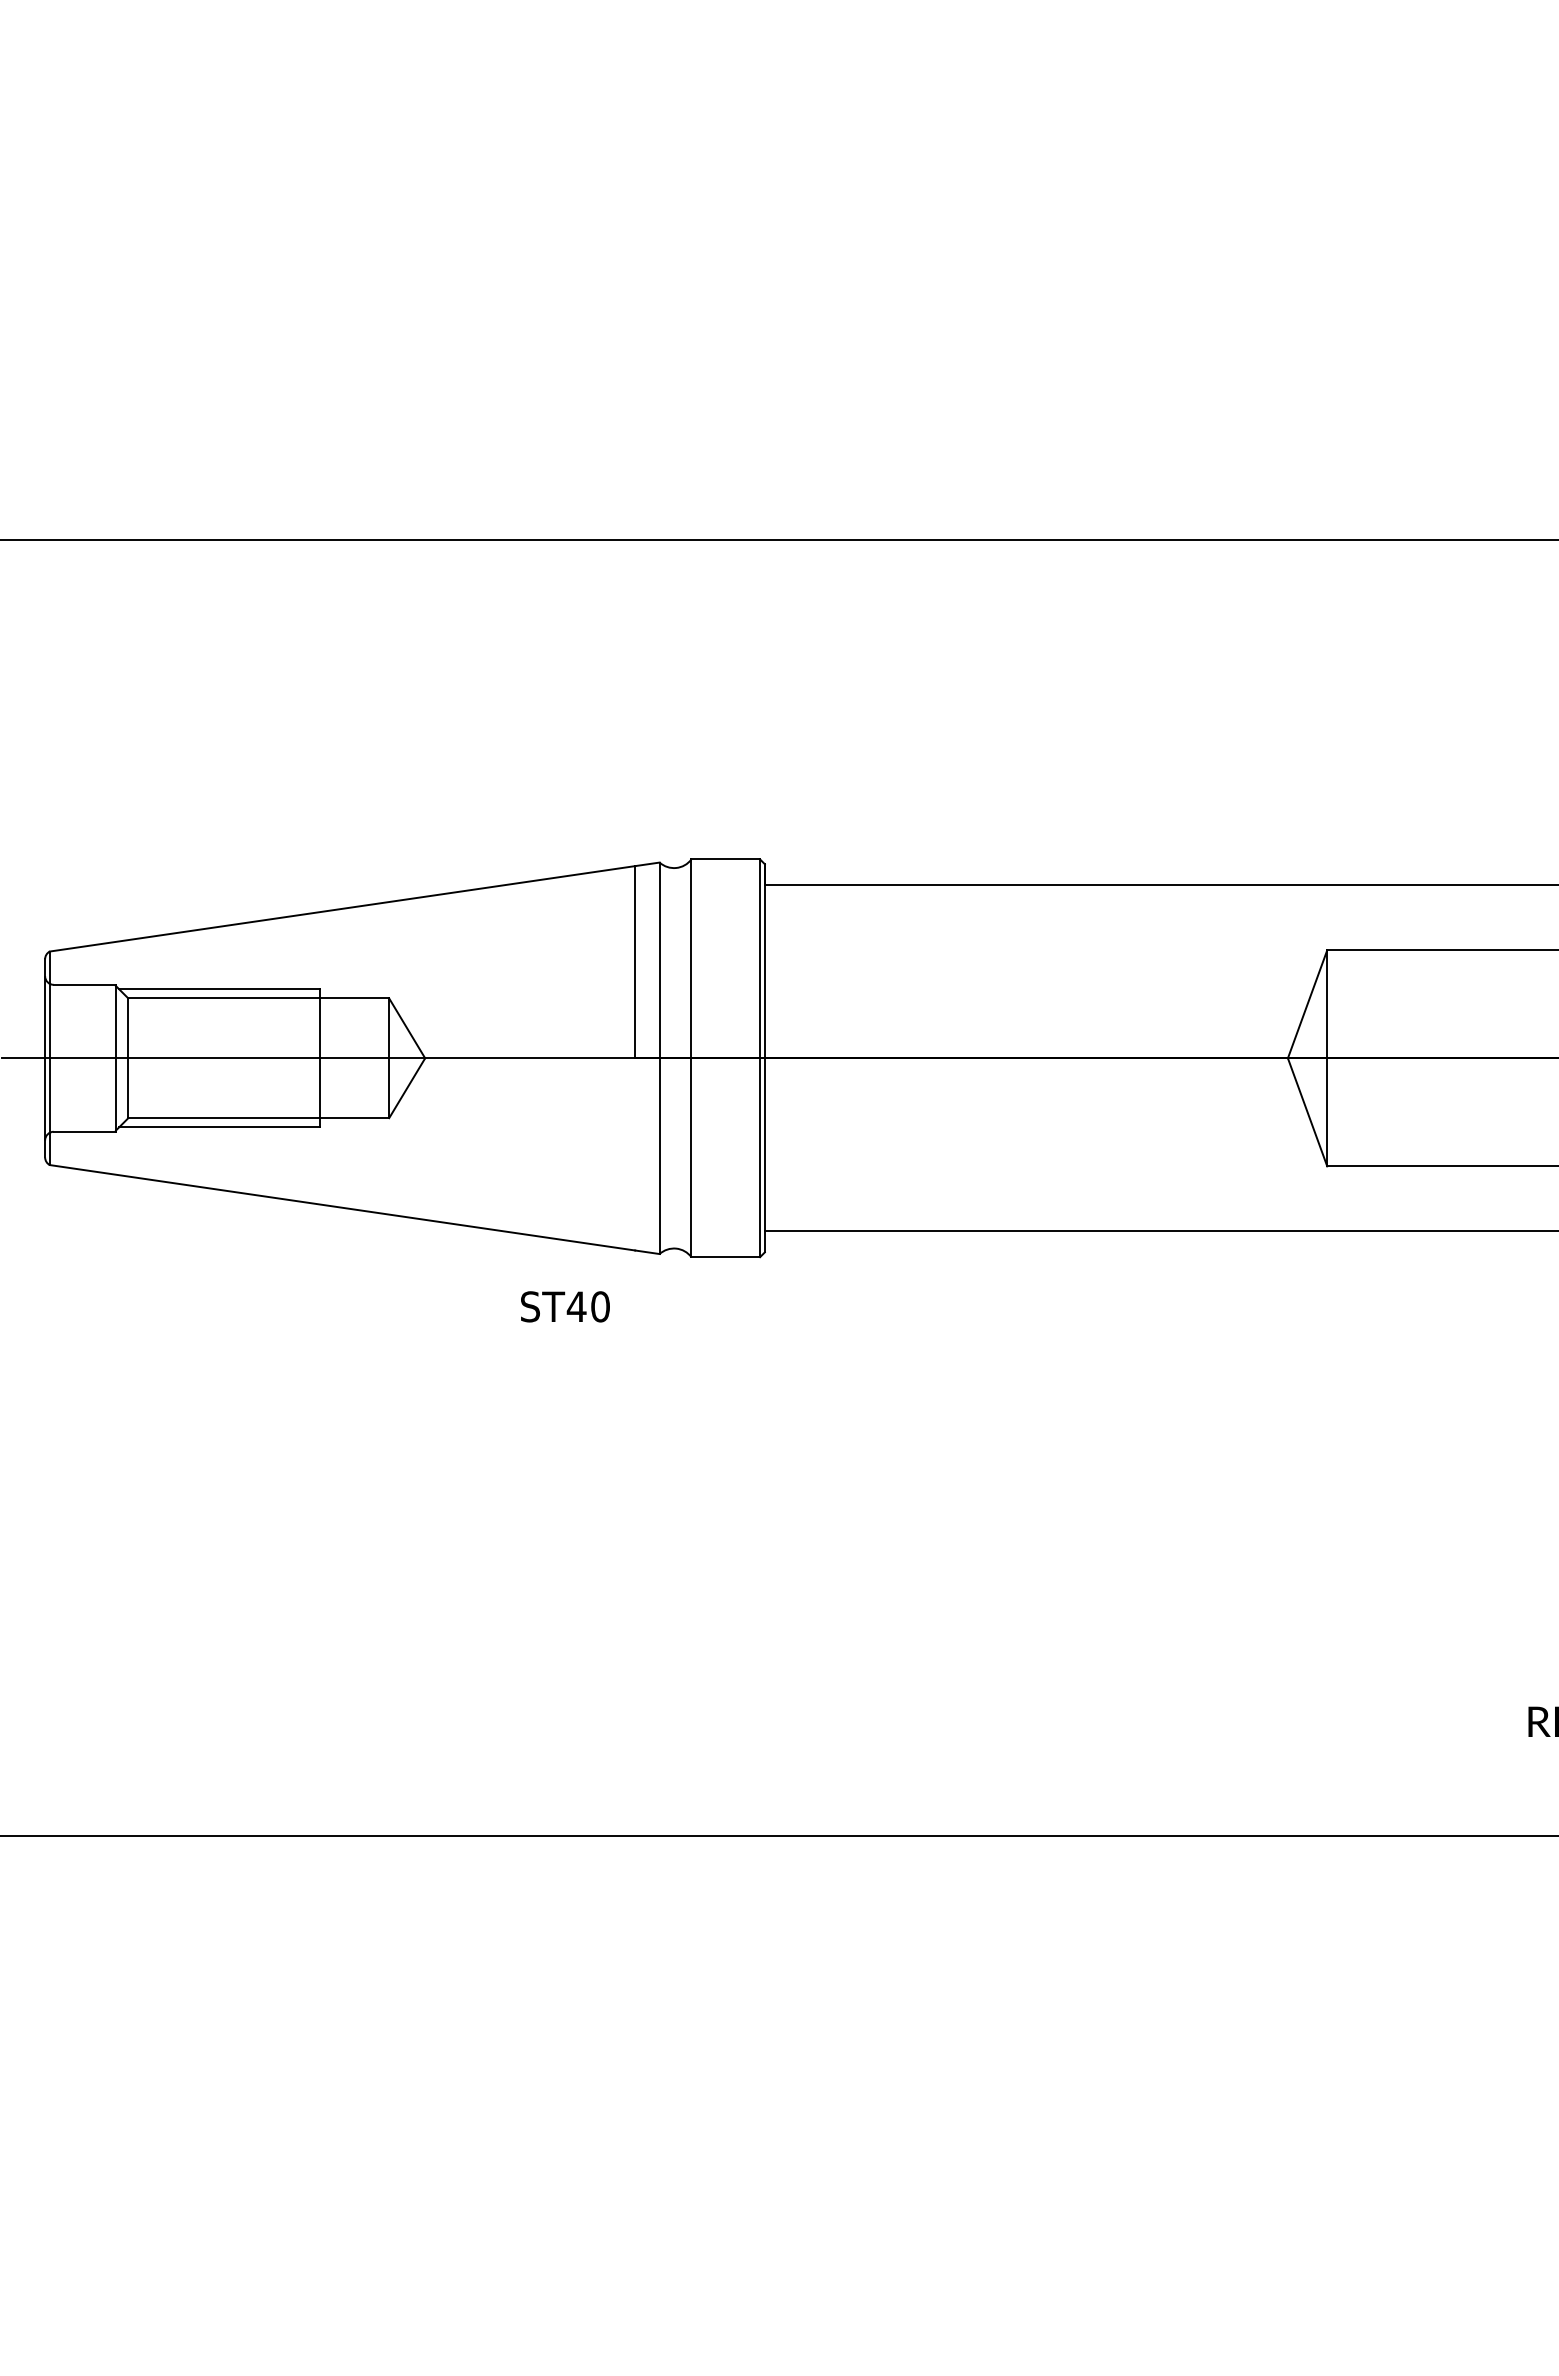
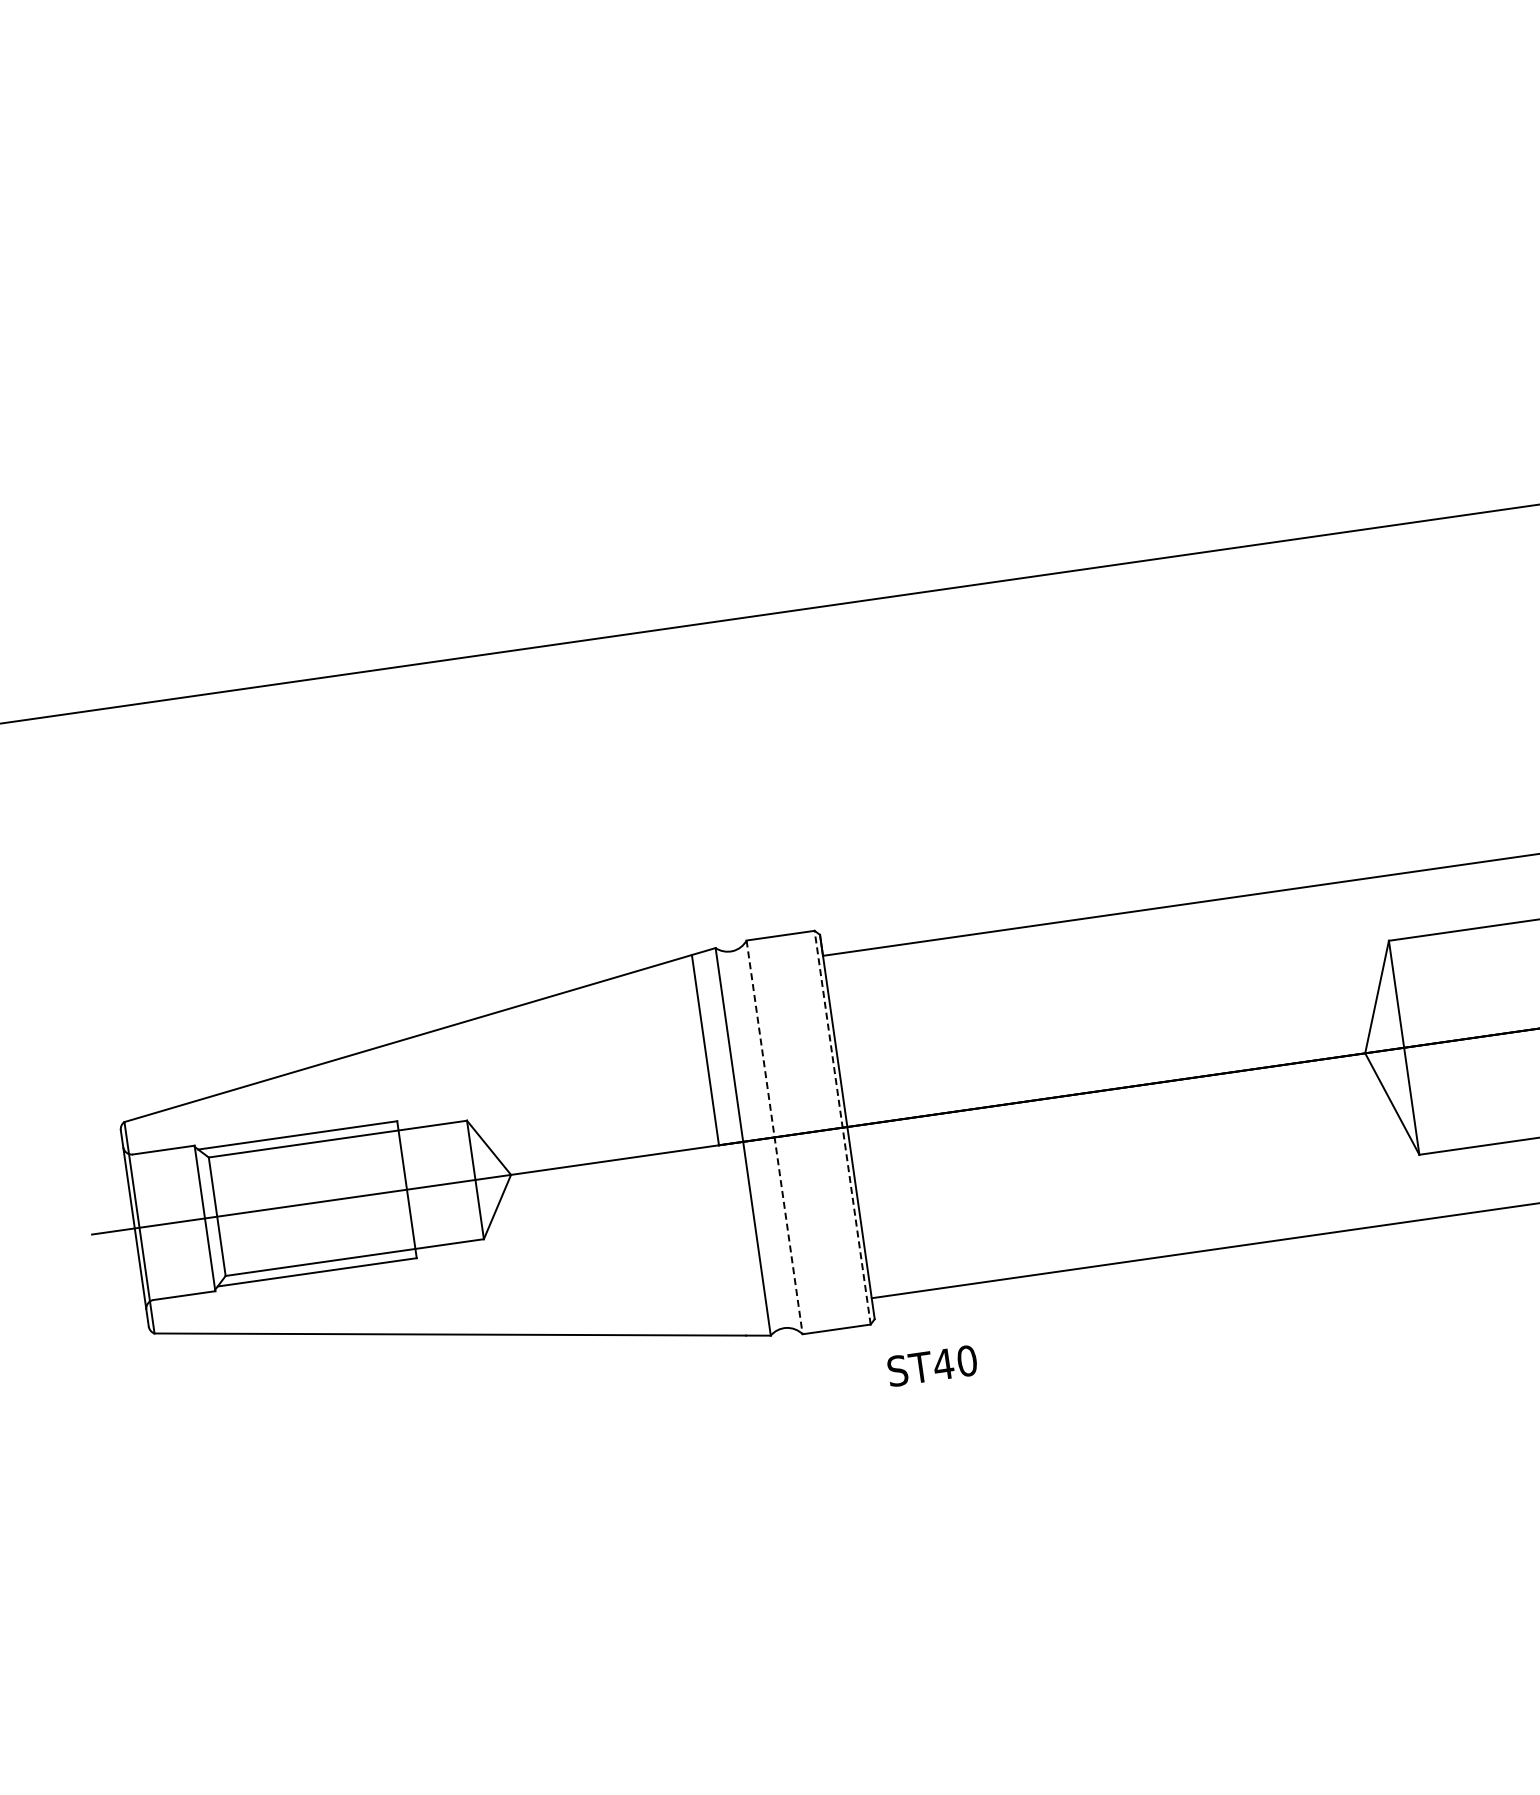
line: (691, 1058) -> (774, 1137), solid -> dashed
line: (760, 1058) -> (843, 1127), solid -> dashed
text: (565, 1306) -> (932, 1365), moved

